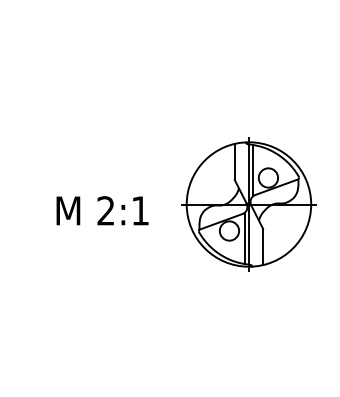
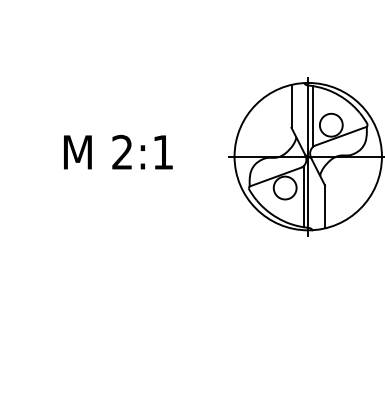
text: (102, 210) -> (118, 151), moved

